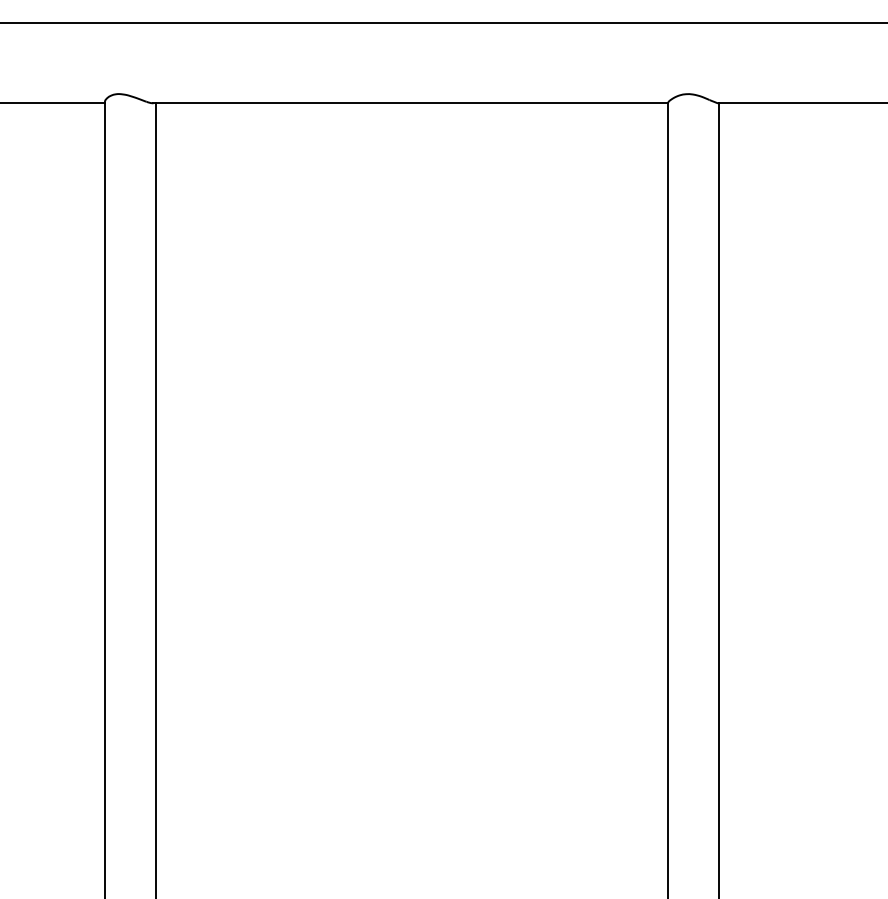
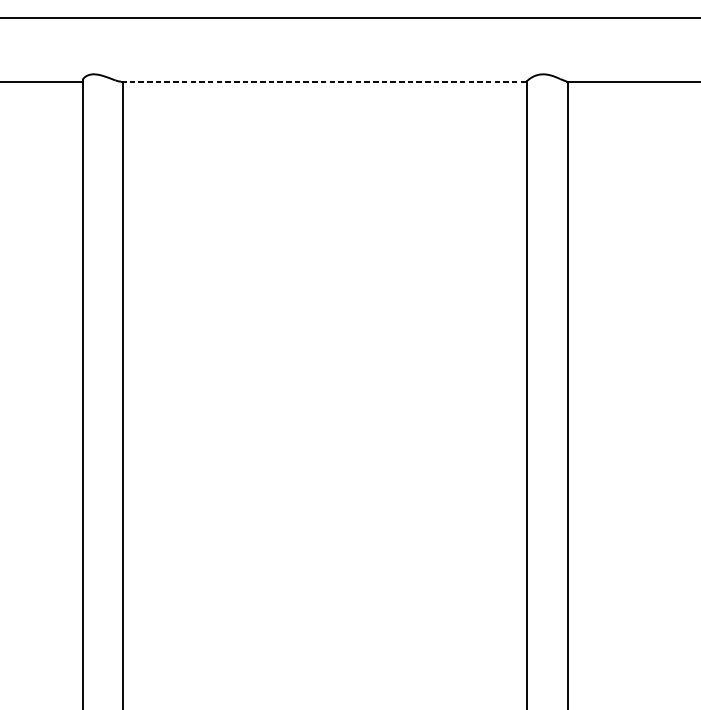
line: (411, 103) -> (324, 81), solid -> dashed

